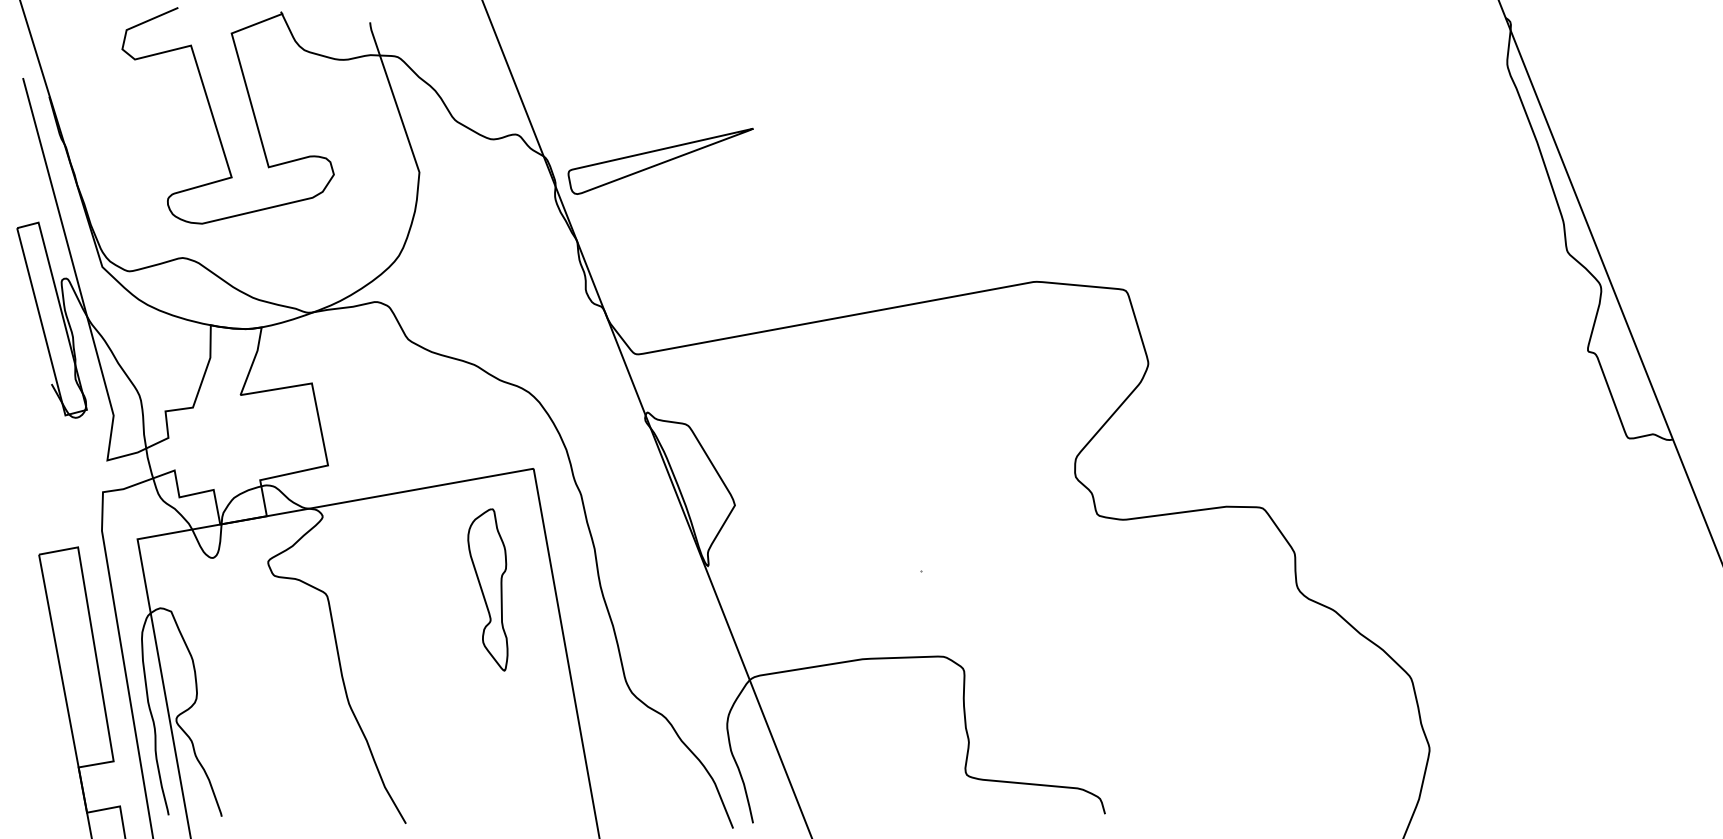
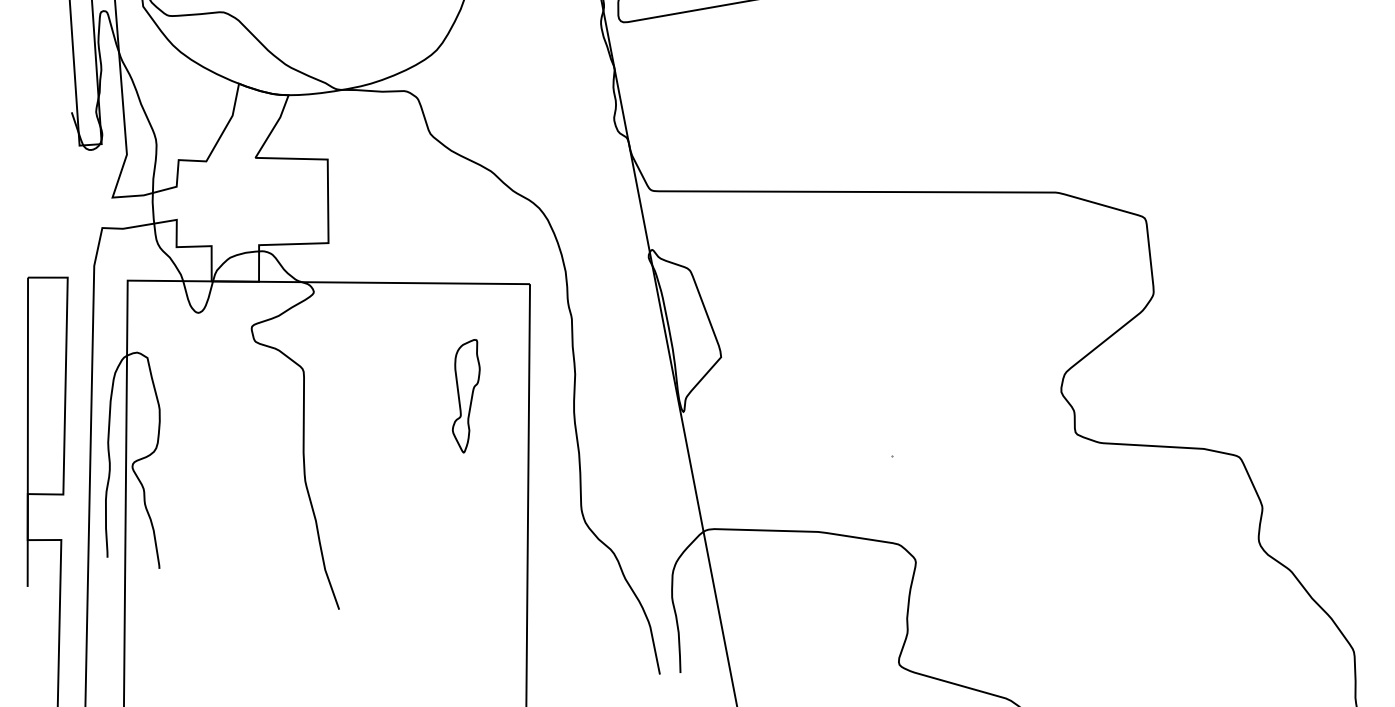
part: (487, 589) -> (462, 394), size x0.7

